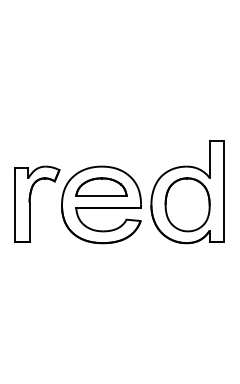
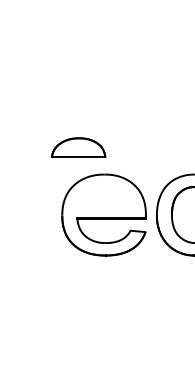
part: (101, 186) -> (78, 146), moved
part: (30, 203) -> (28, 213), removed

